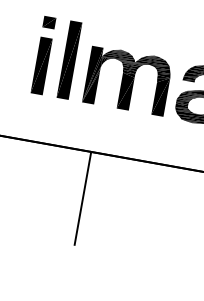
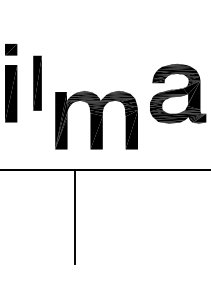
part: (69, 60) -> (37, 83), size x0.7
part: (127, 81) -> (96, 120), moved

